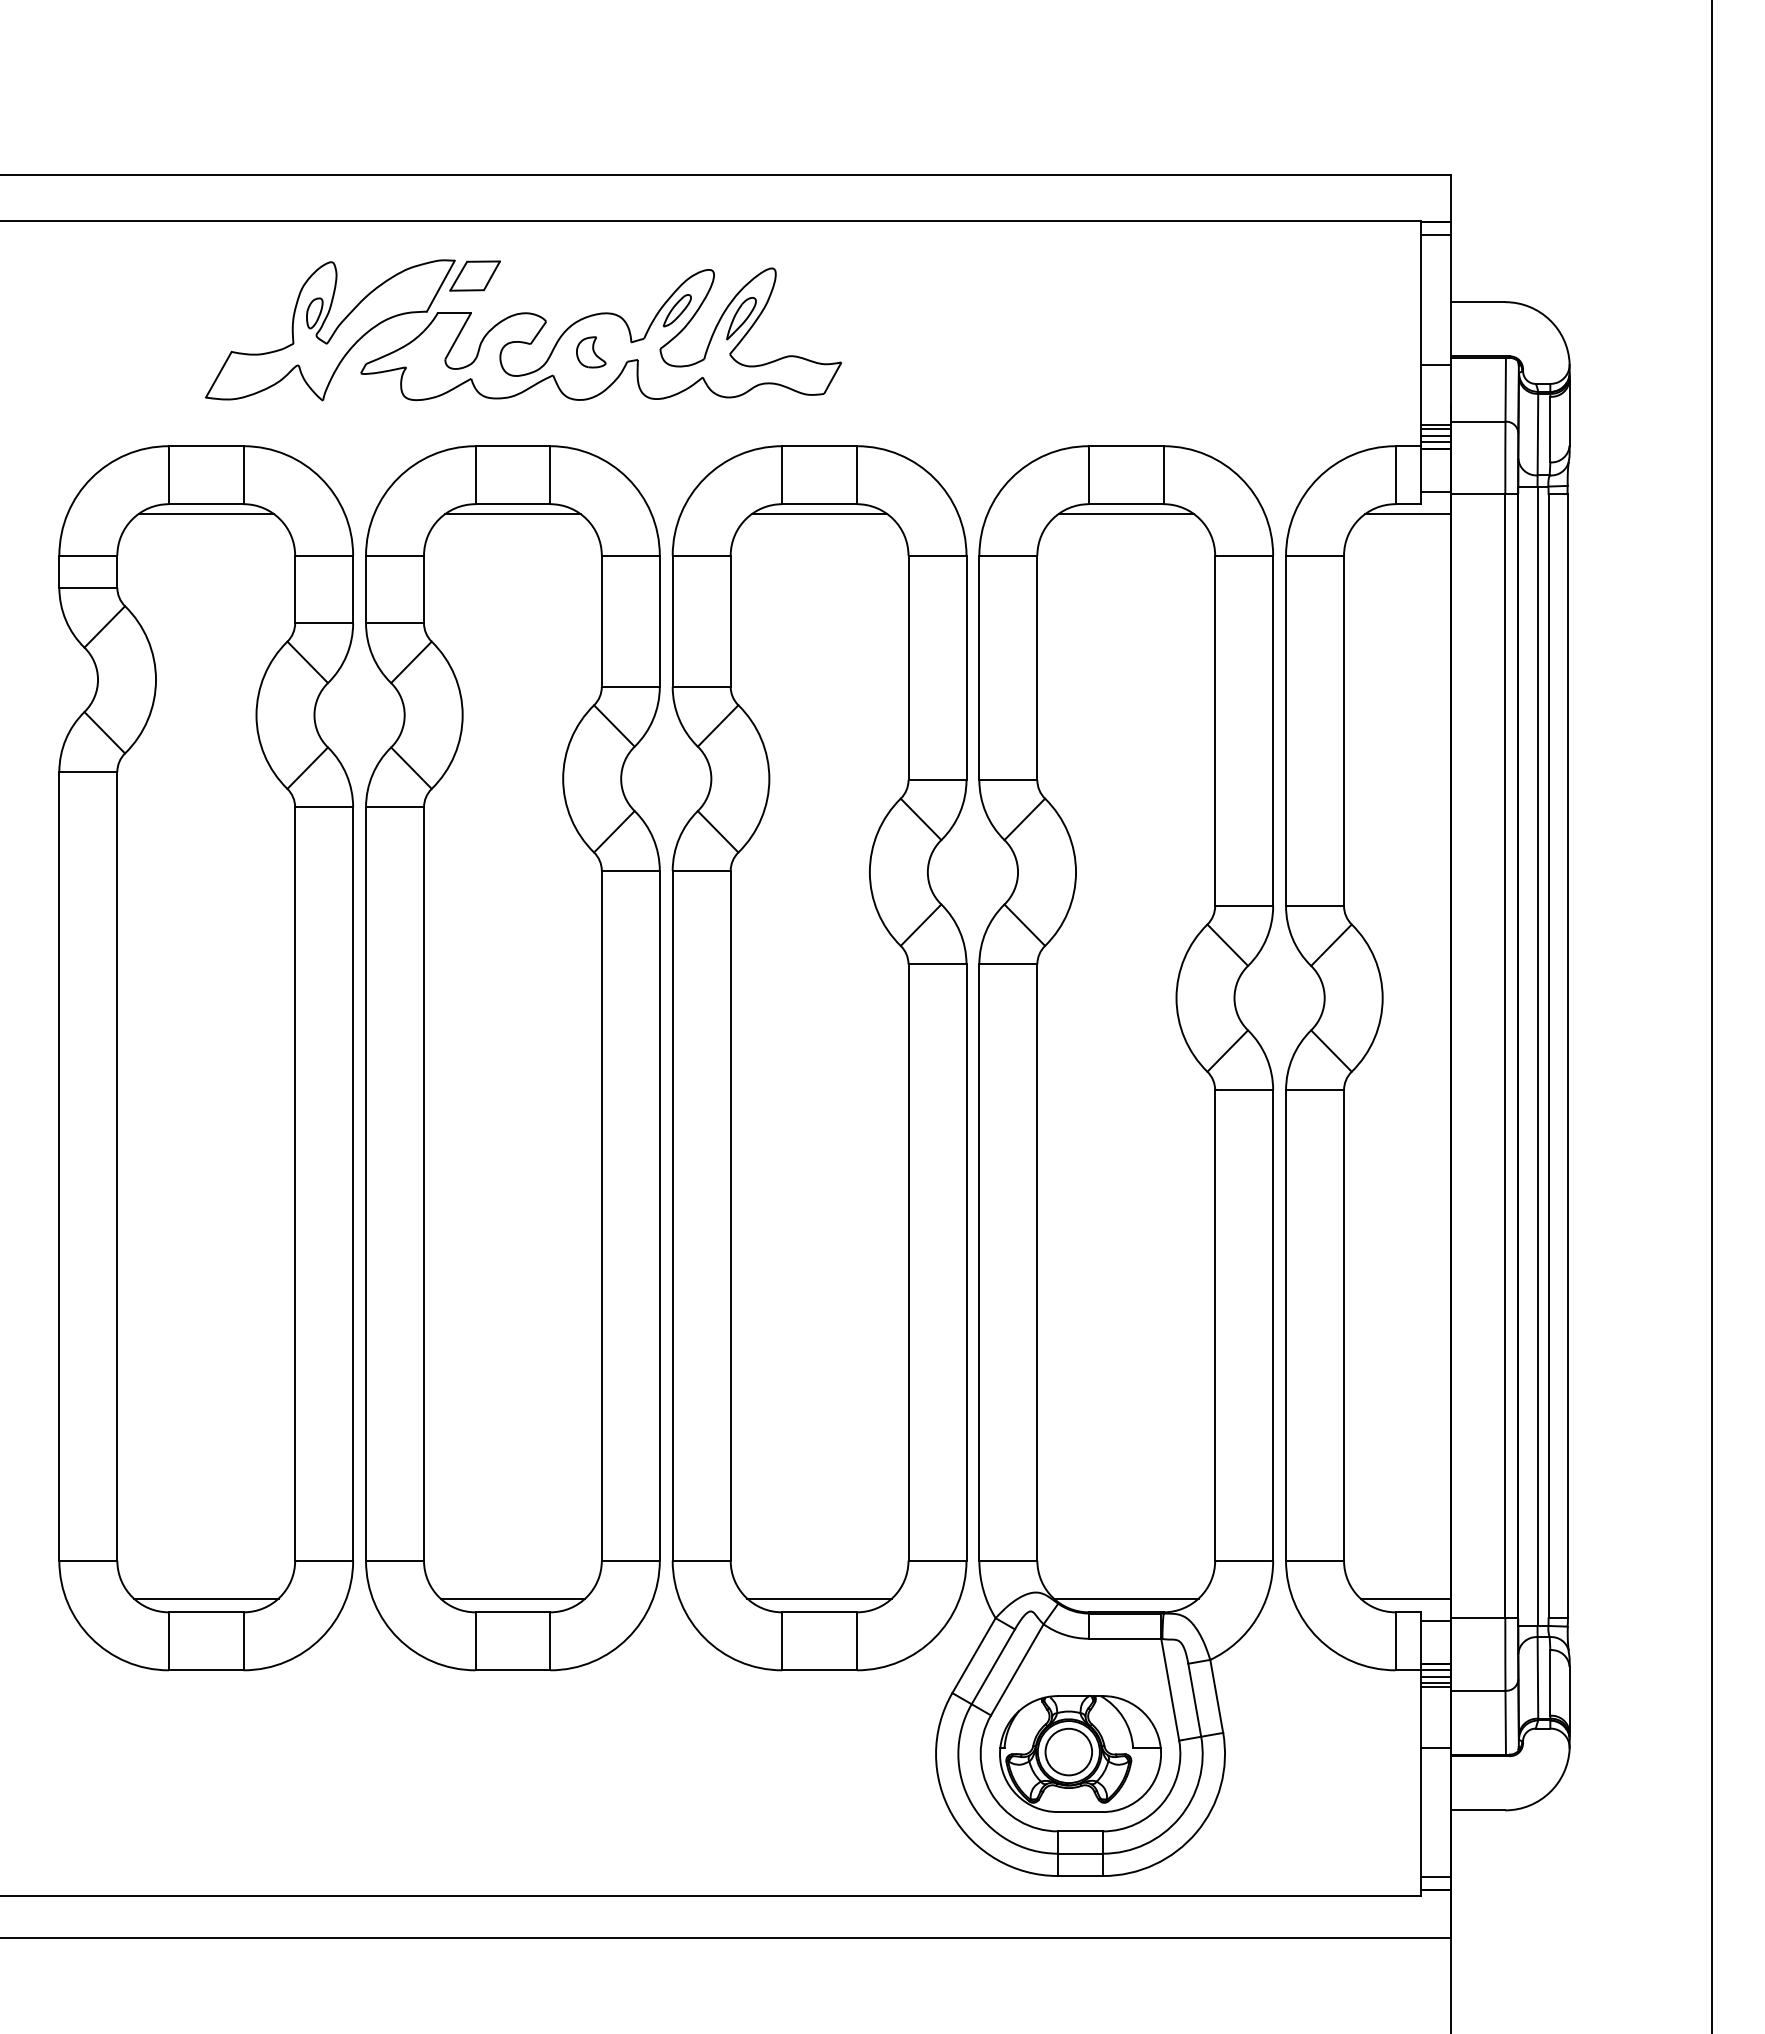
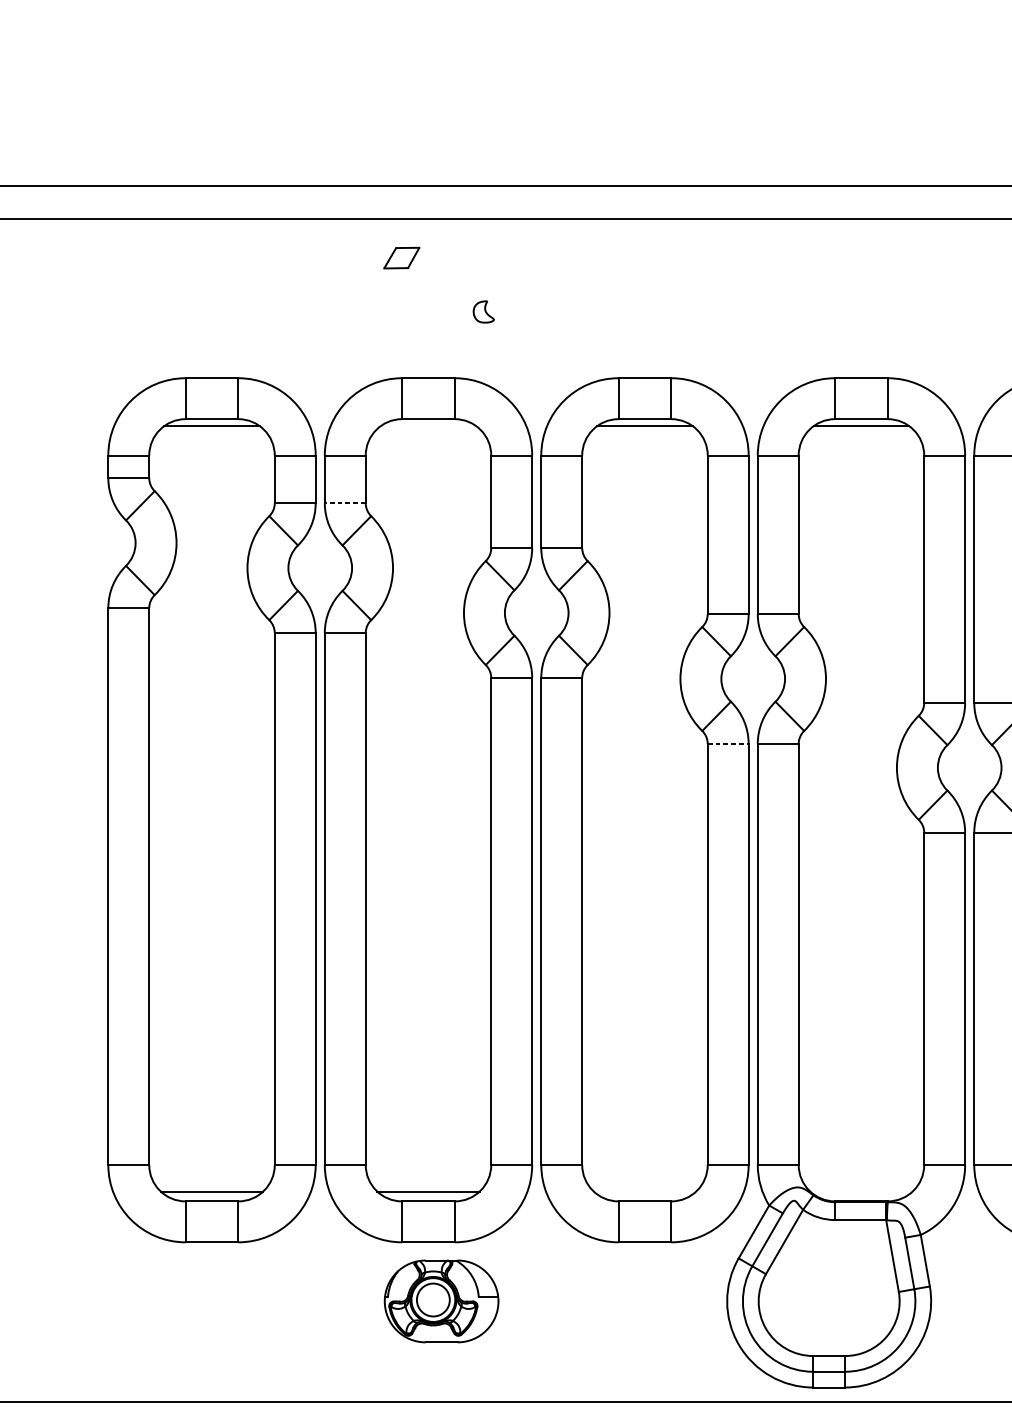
part: (523, 330) -> (435, 296), removed
line: (512, 513) -> (428, 425), removed
line: (395, 623) -> (345, 503), solid -> dashed
line: (937, 964) -> (728, 744), solid -> dashed
line: (819, 1598) -> (644, 1191), removed
line: (1125, 1598) -> (860, 1191), removed
part: (1080, 1753) -> (441, 1301), moved

